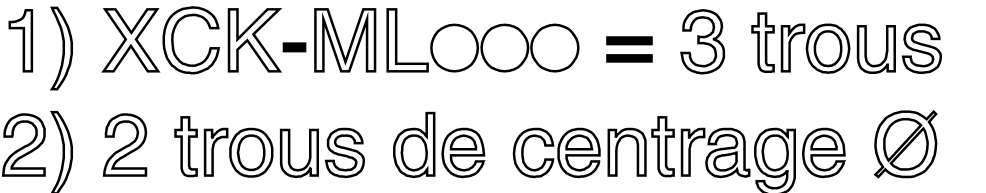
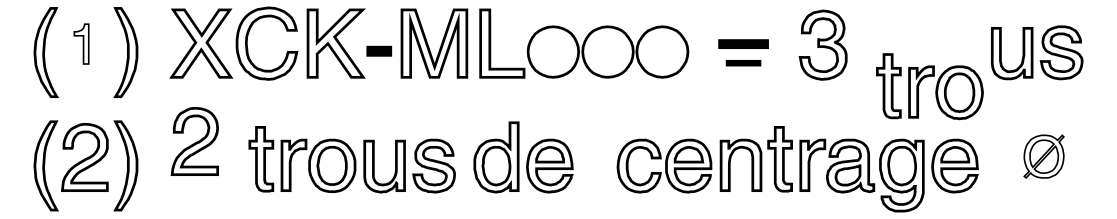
part: (20, 40) -> (81, 43), size x0.6
part: (805, 44) -> (935, 88), moved
part: (629, 57) -> (743, 62), size x0.7
part: (905, 144) -> (1043, 156), size x0.6
part: (124, 145) -> (194, 141), moved
part: (439, 145) -> (523, 157), moved

